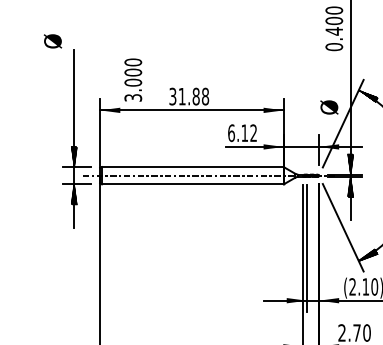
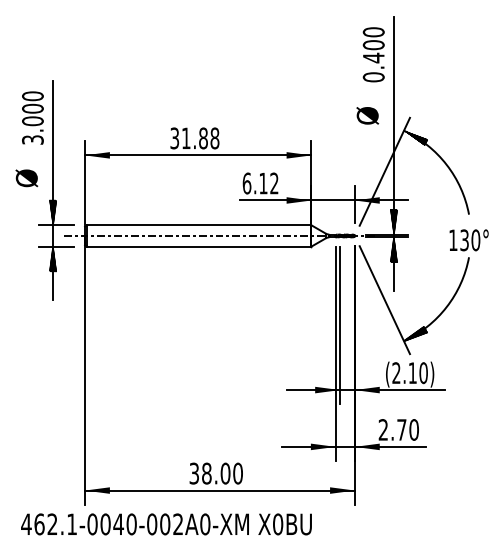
text: (52, 41) -> (26, 178), moved
text: (132, 79) -> (32, 117), moved
text: (329, 107) -> (367, 115), moved

